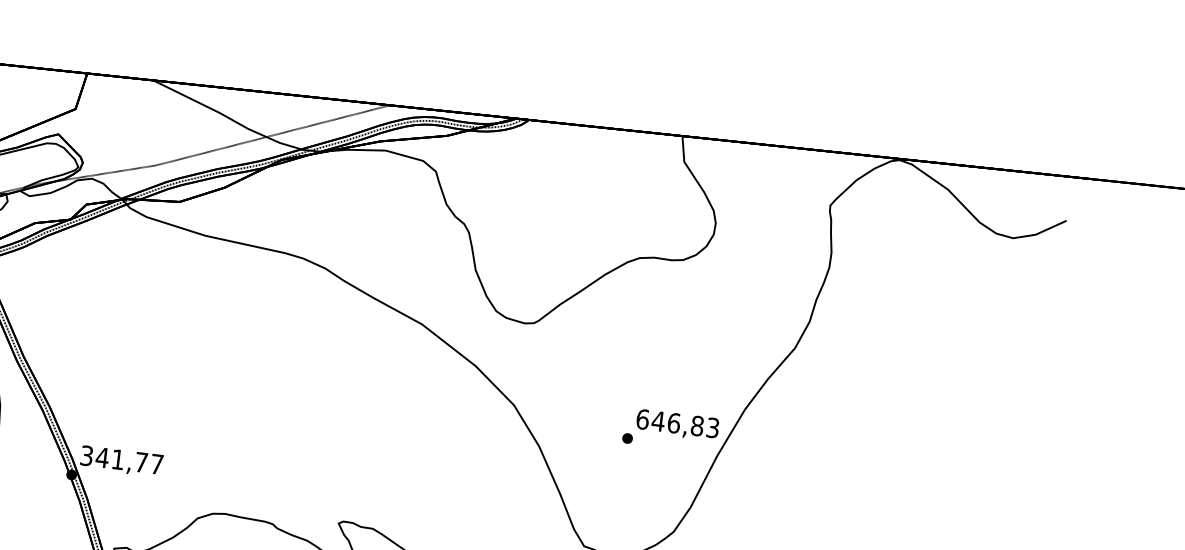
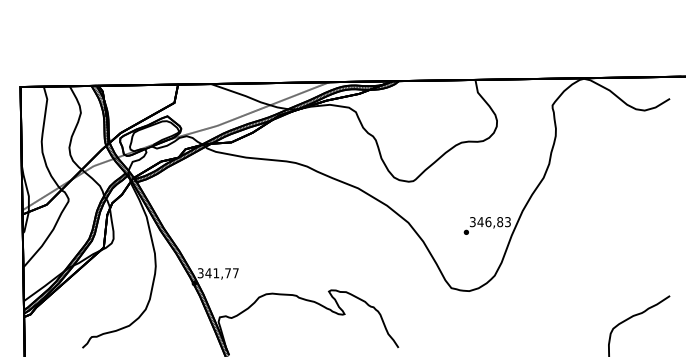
text: (642, 420) -> (472, 222), 646,83 -> 346,83

